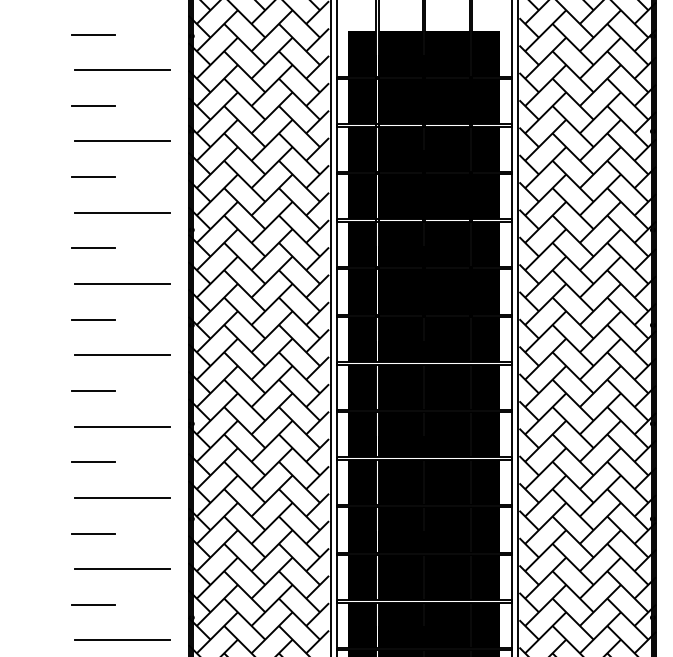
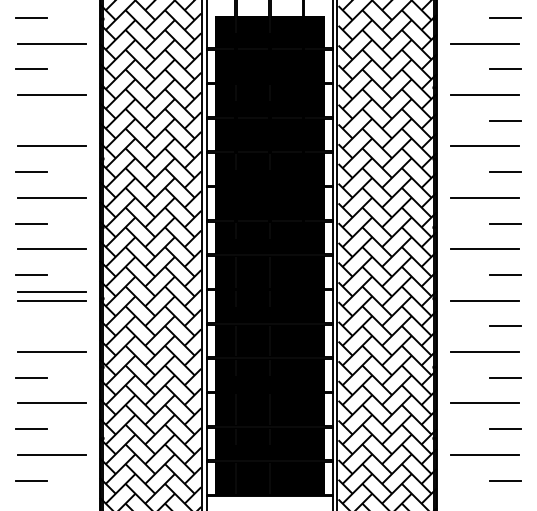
line: (93, 176) -> (31, 120), removed
line: (121, 413) -> (51, 291), added
line: (93, 462) -> (31, 326), removed

